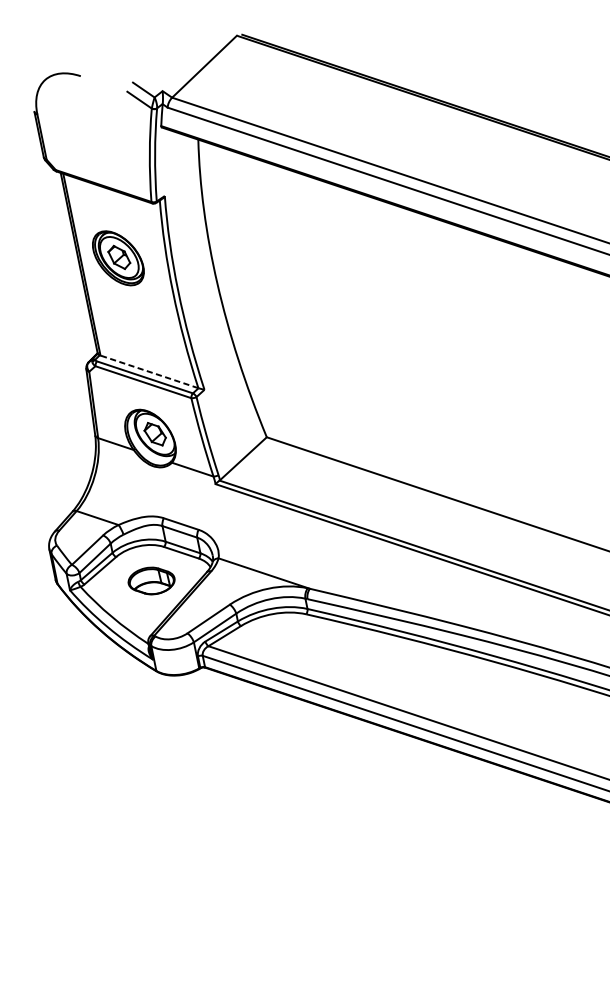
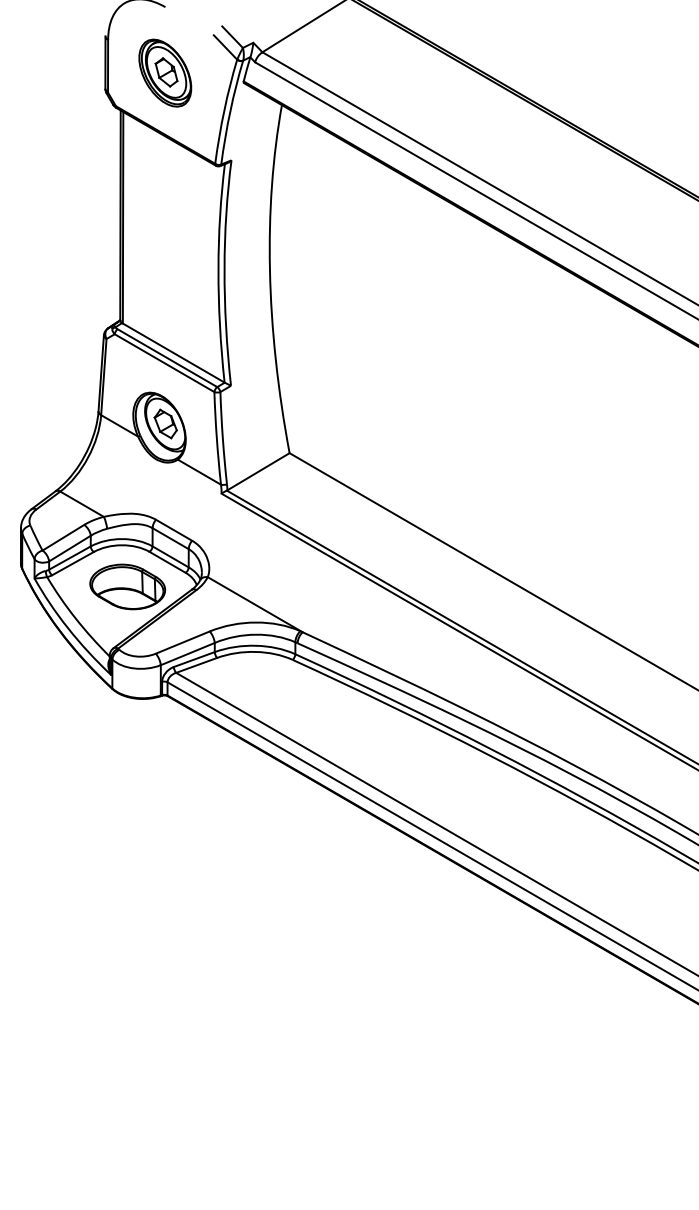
part: (118, 257) -> (165, 72), moved
line: (149, 372) -> (173, 353), dashed -> solid
part: (151, 580) -> (127, 586), size x1.43

